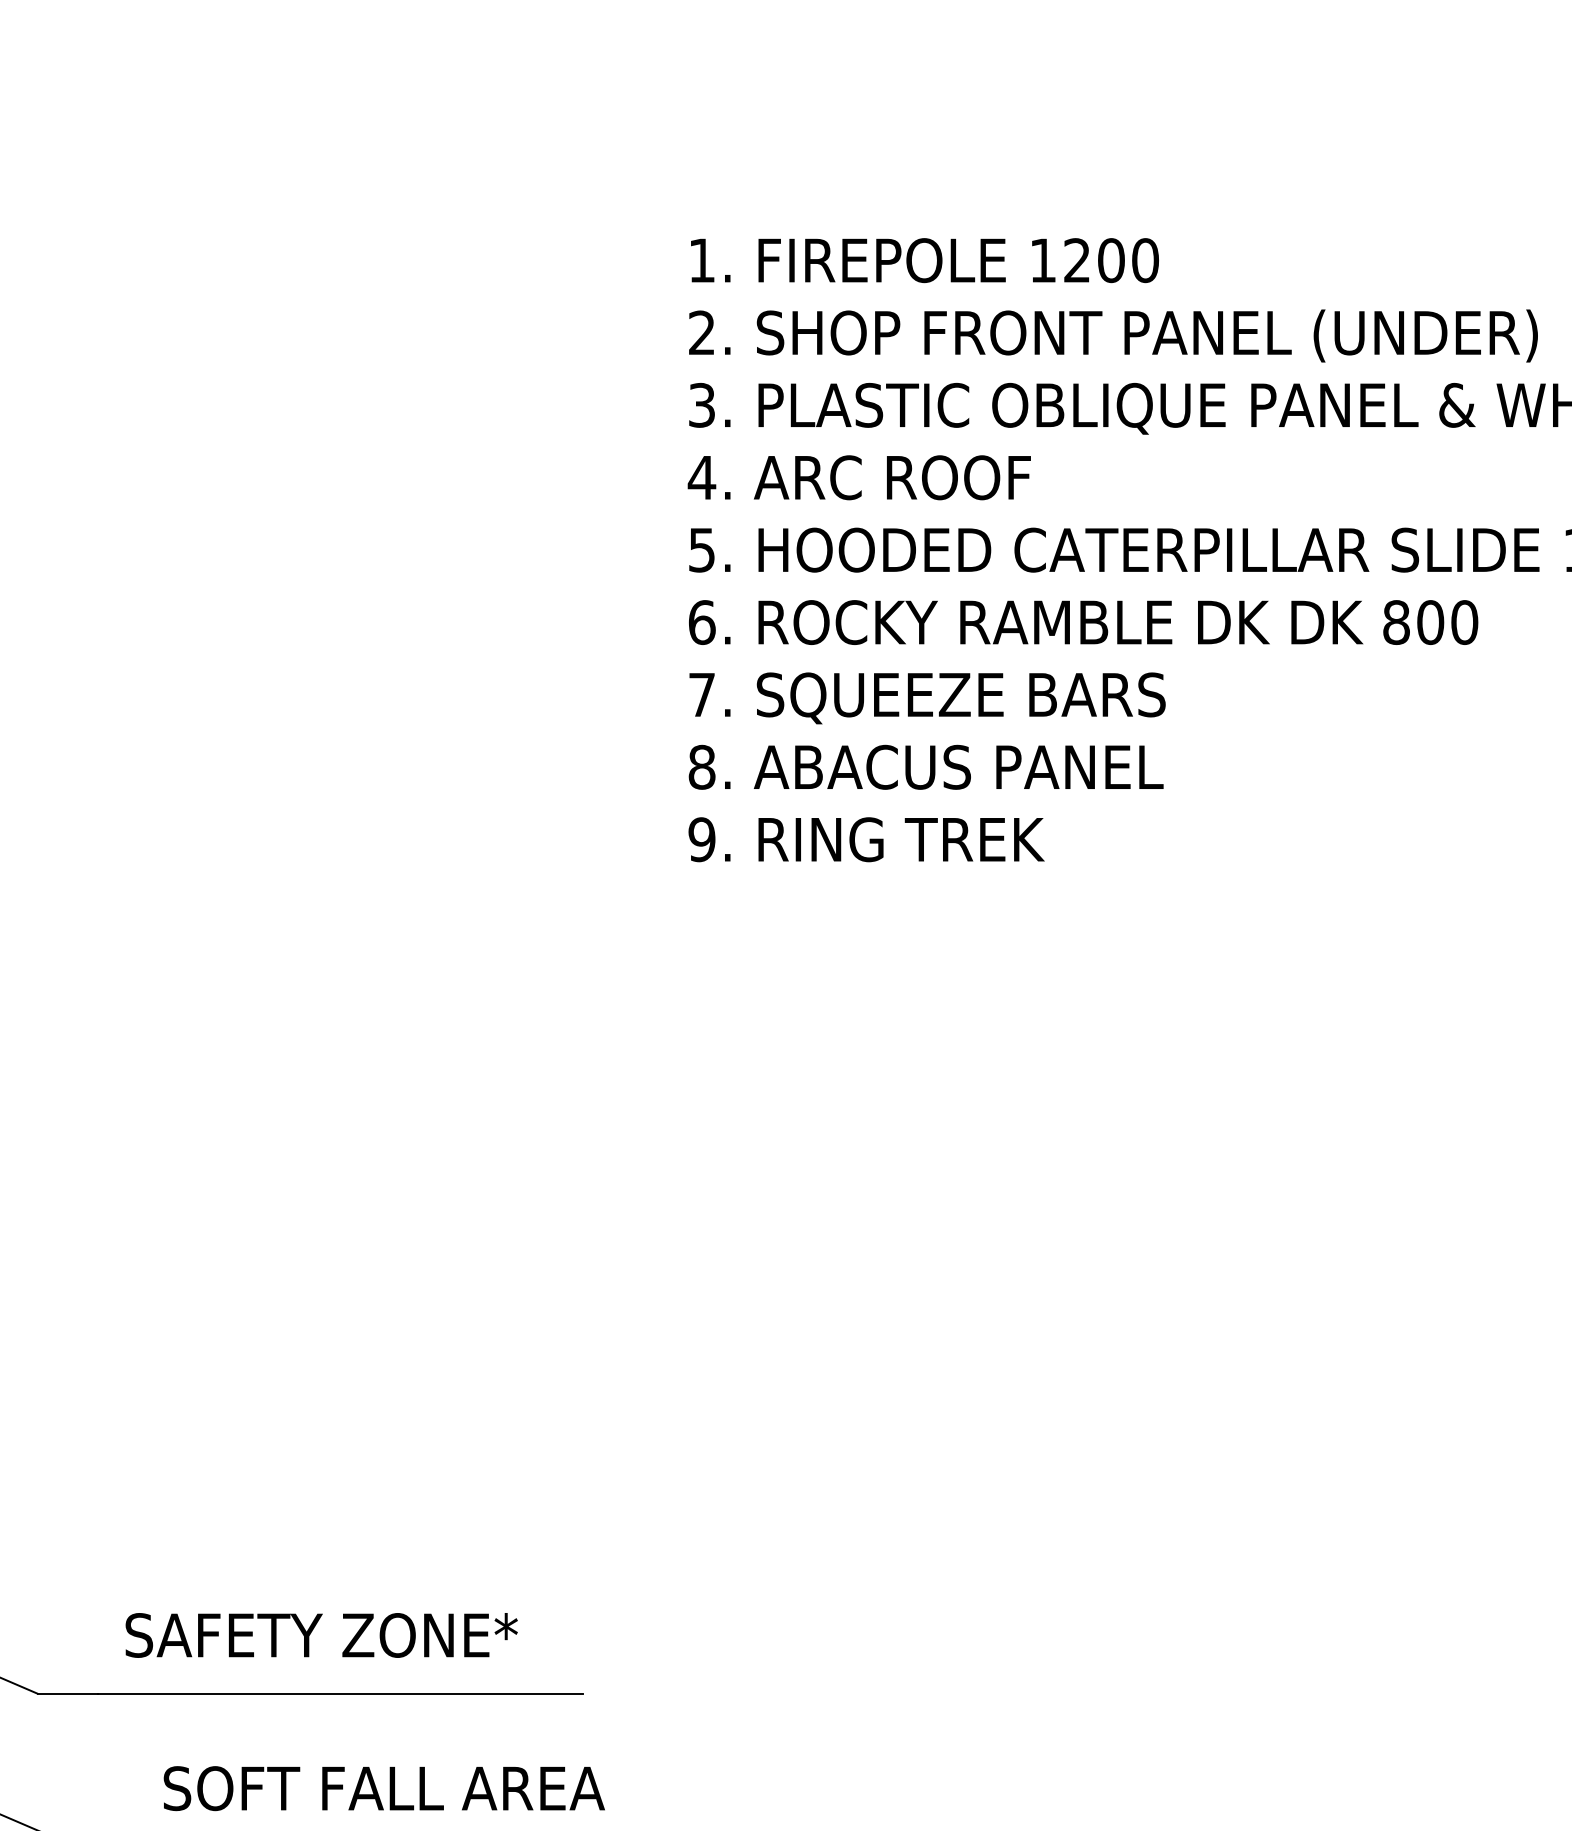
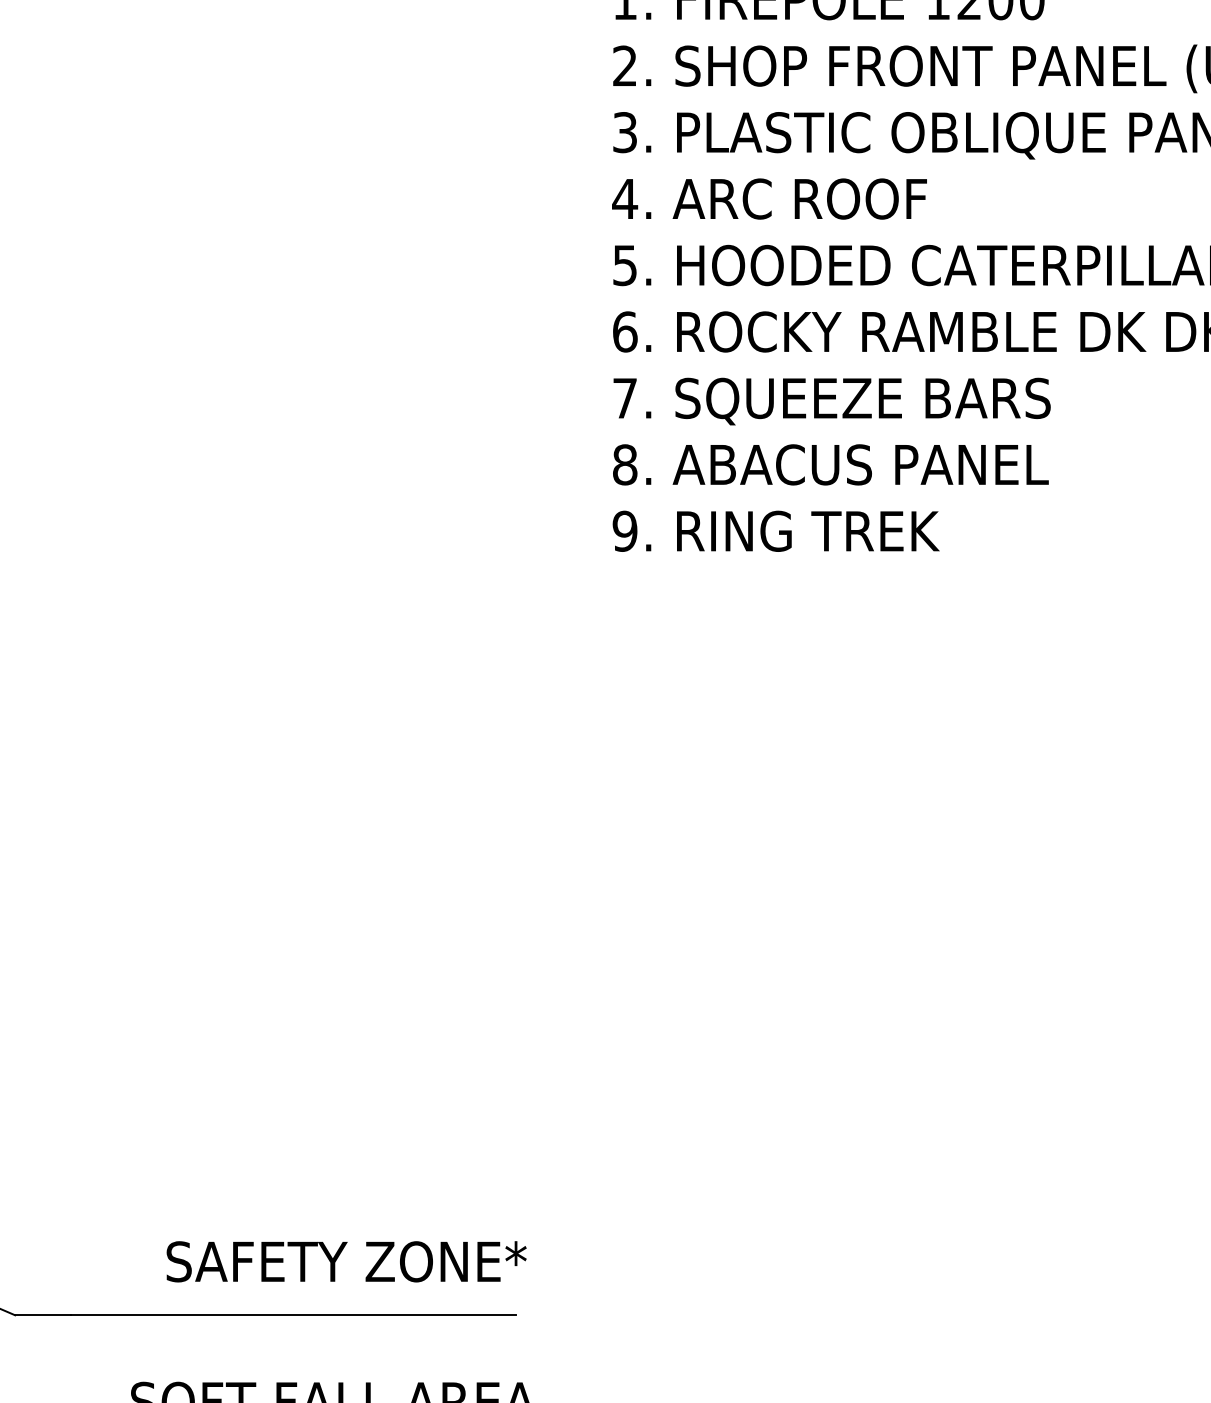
text: (321, 1635) -> (346, 1261), moved

